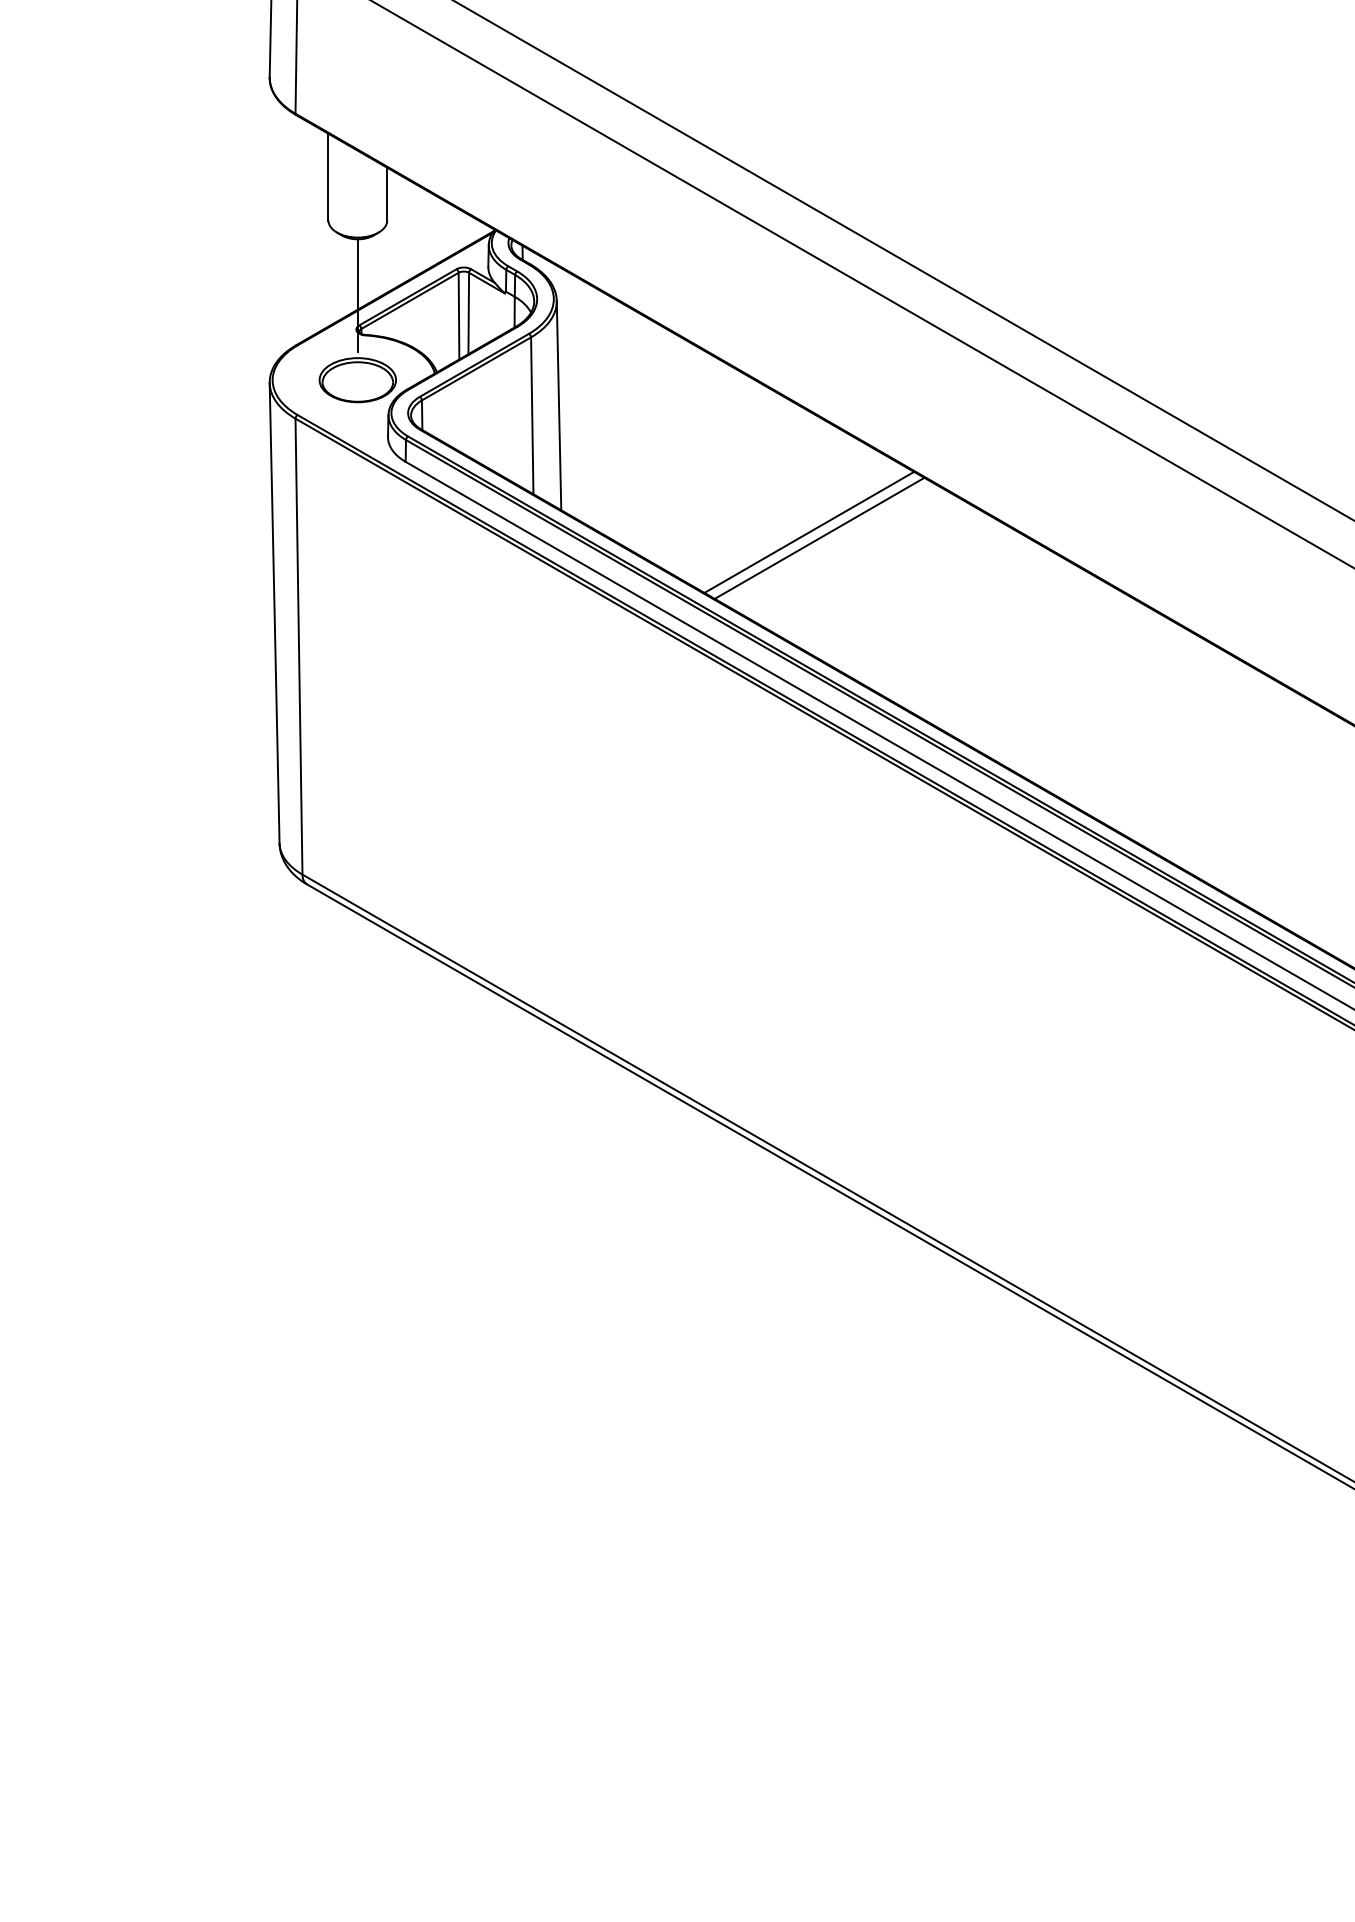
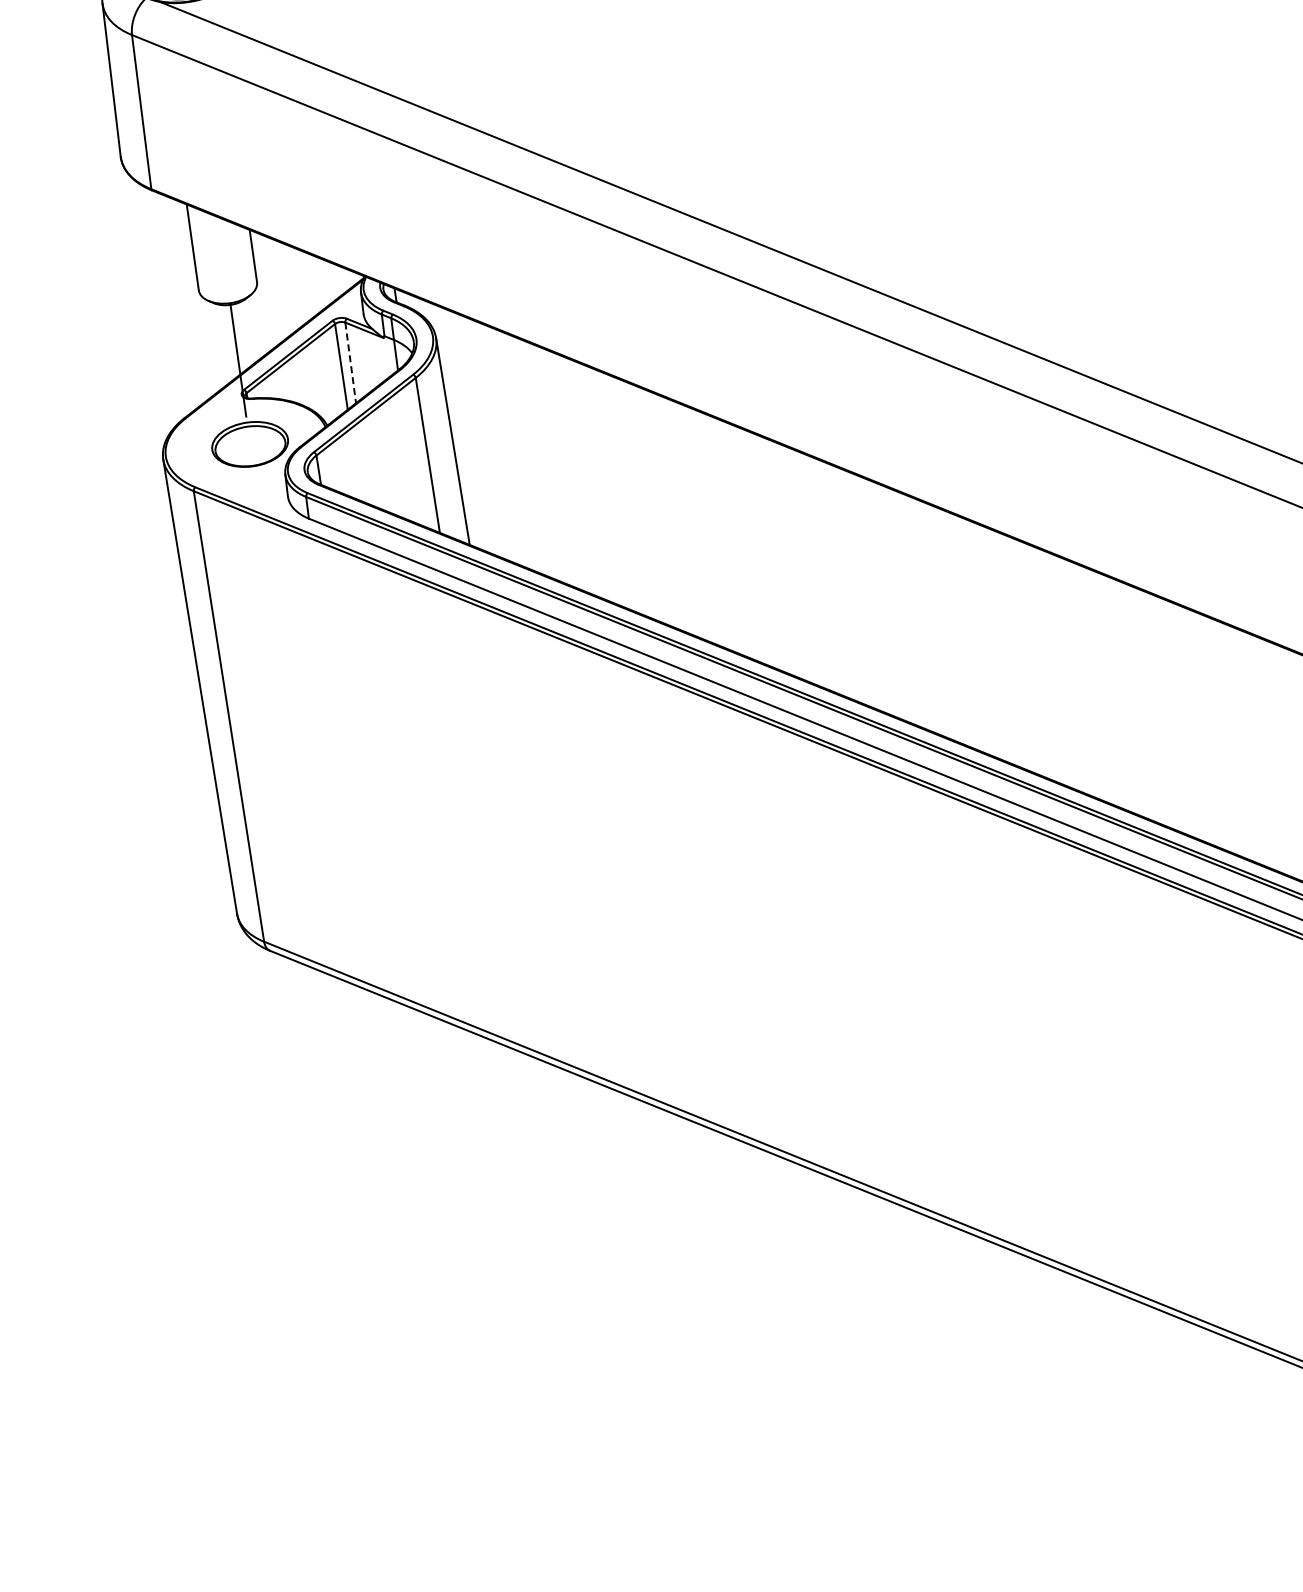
line: (468, 313) -> (350, 362), solid -> dashed
line: (809, 531) -> (718, 531), removed
line: (819, 537) -> (729, 535), removed

